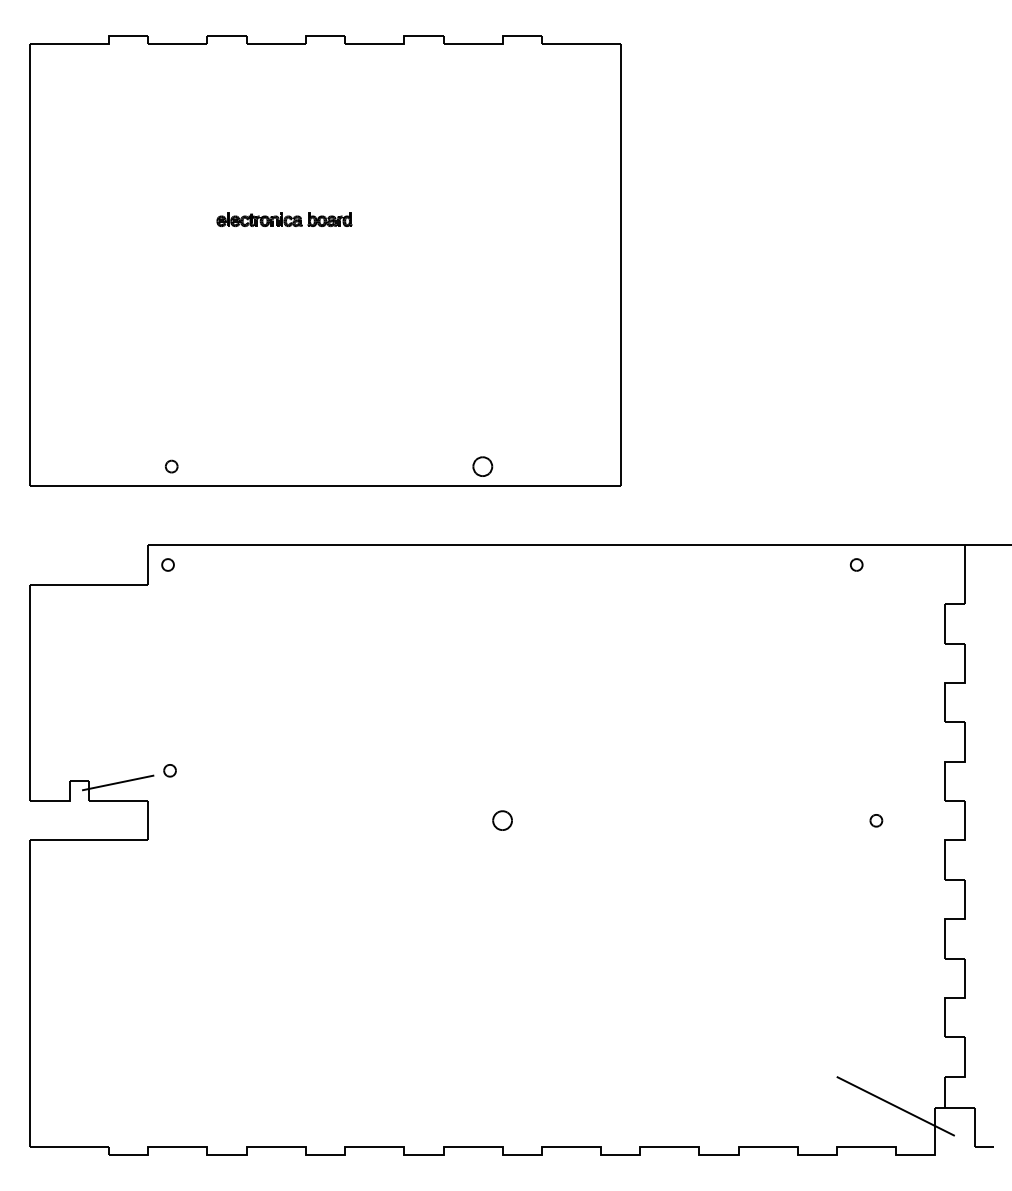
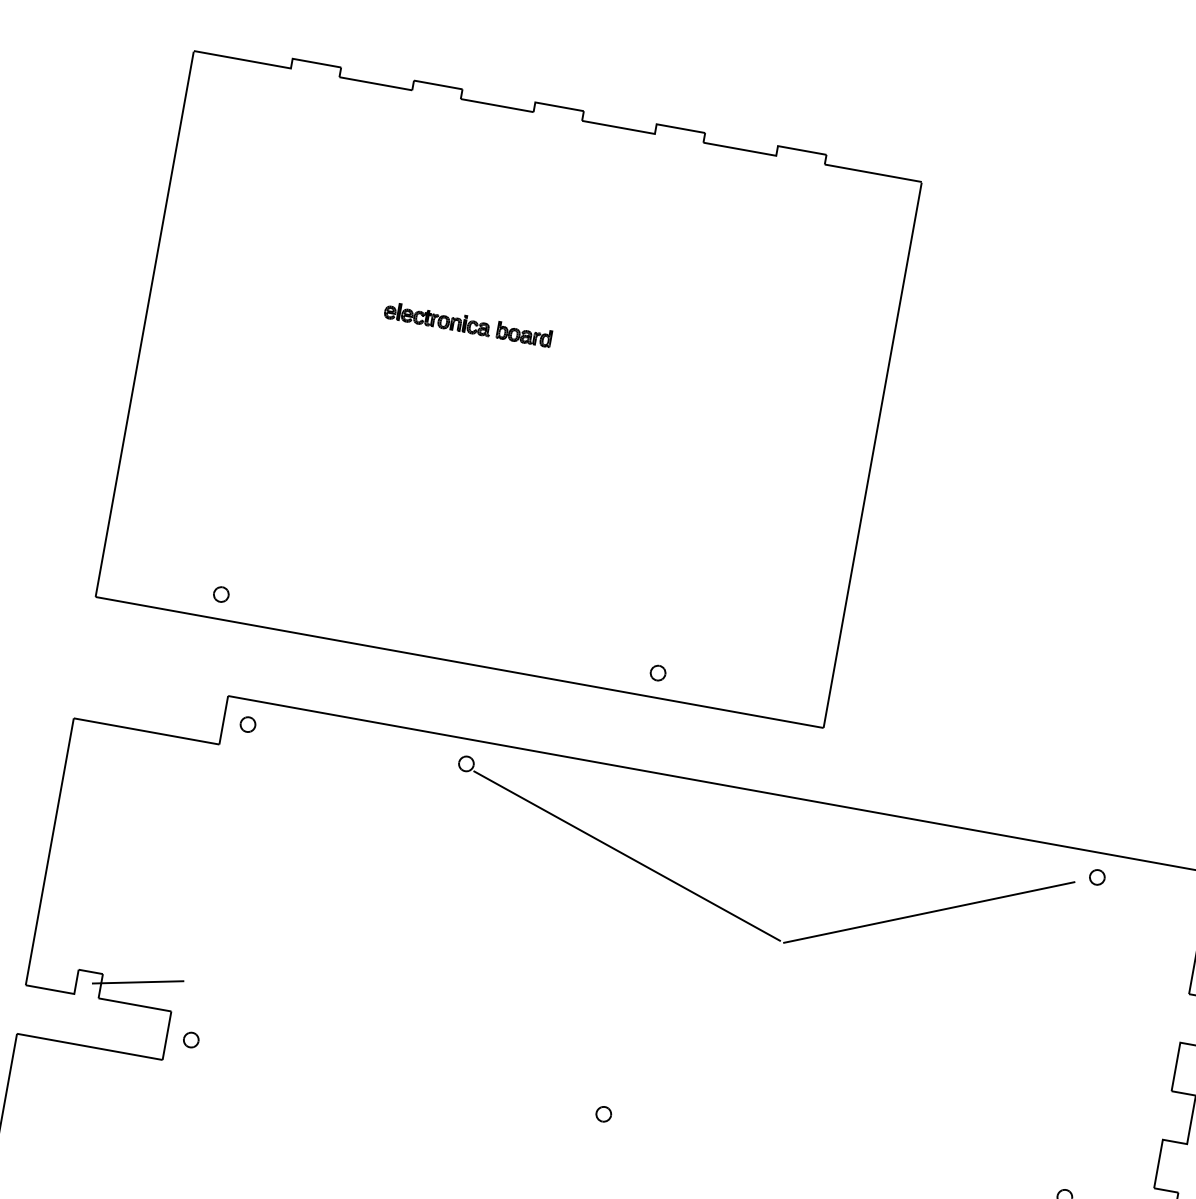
part: (171, 466) -> (221, 594), moved
part: (482, 466) -> (657, 672), size x0.62
part: (578, 645) -> (736, 914), added
part: (169, 770) -> (190, 1039), moved
part: (502, 820) -> (603, 1113), size x0.62

